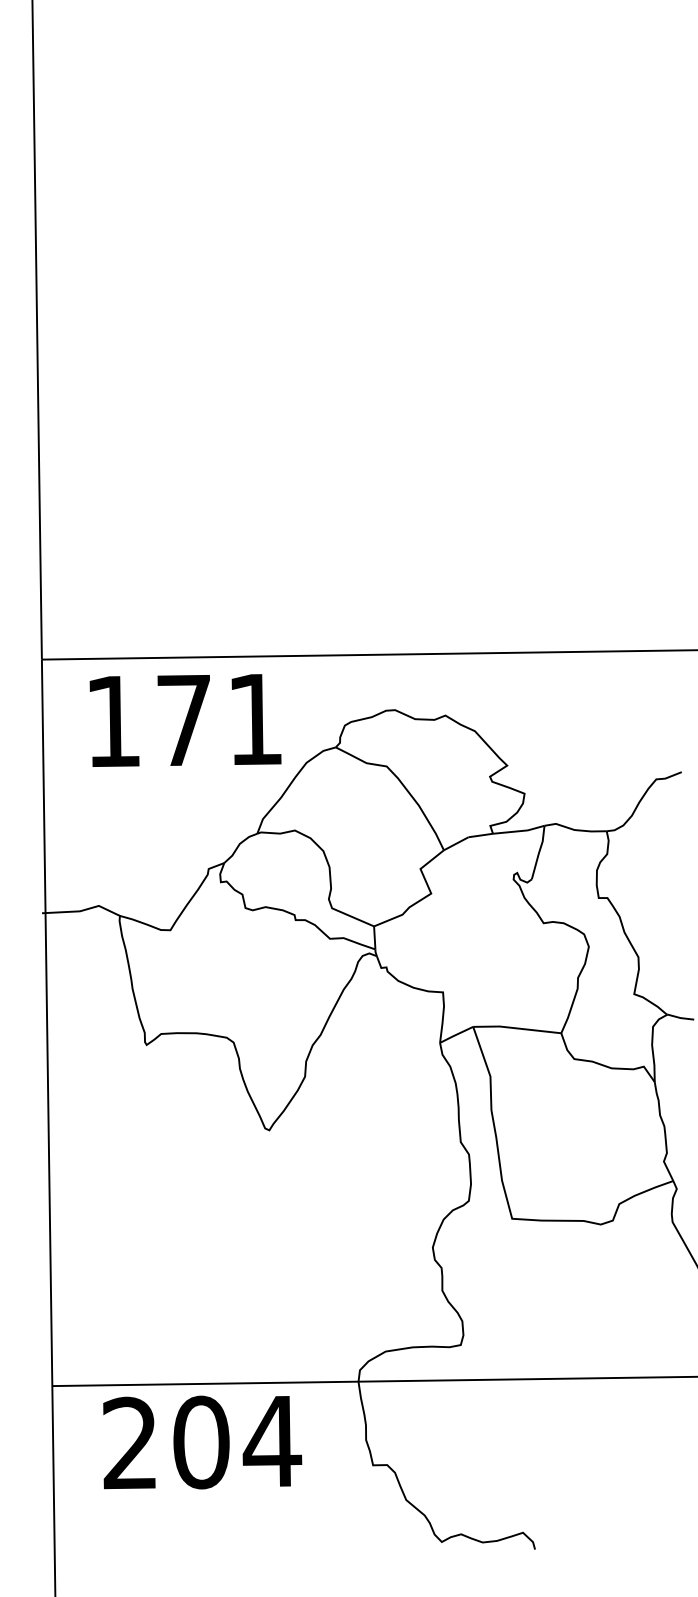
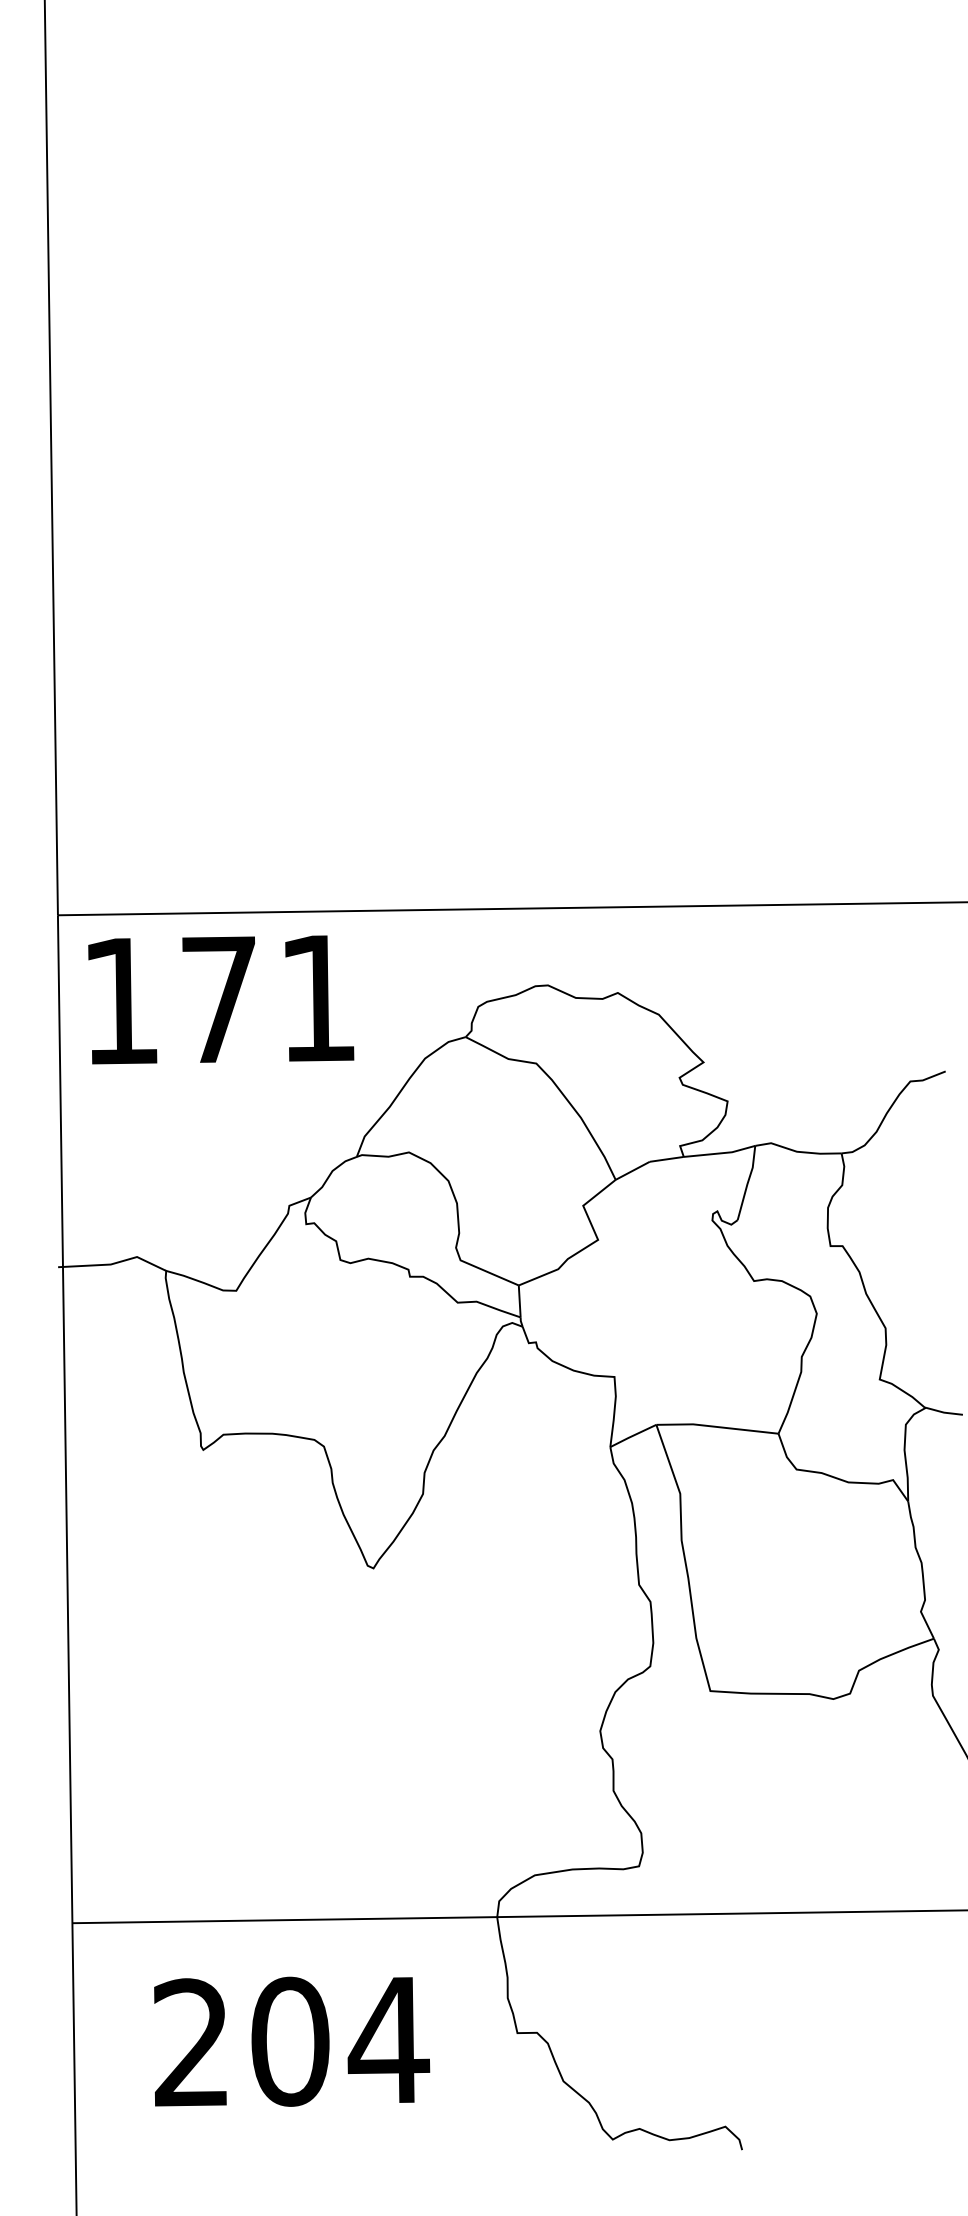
text: (185, 720) -> (221, 999), moved
text: (202, 1442) -> (291, 2041), moved

